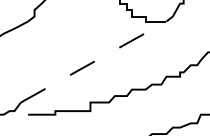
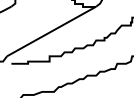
line: (95, 62) -> (52, 31), dashed -> solid

